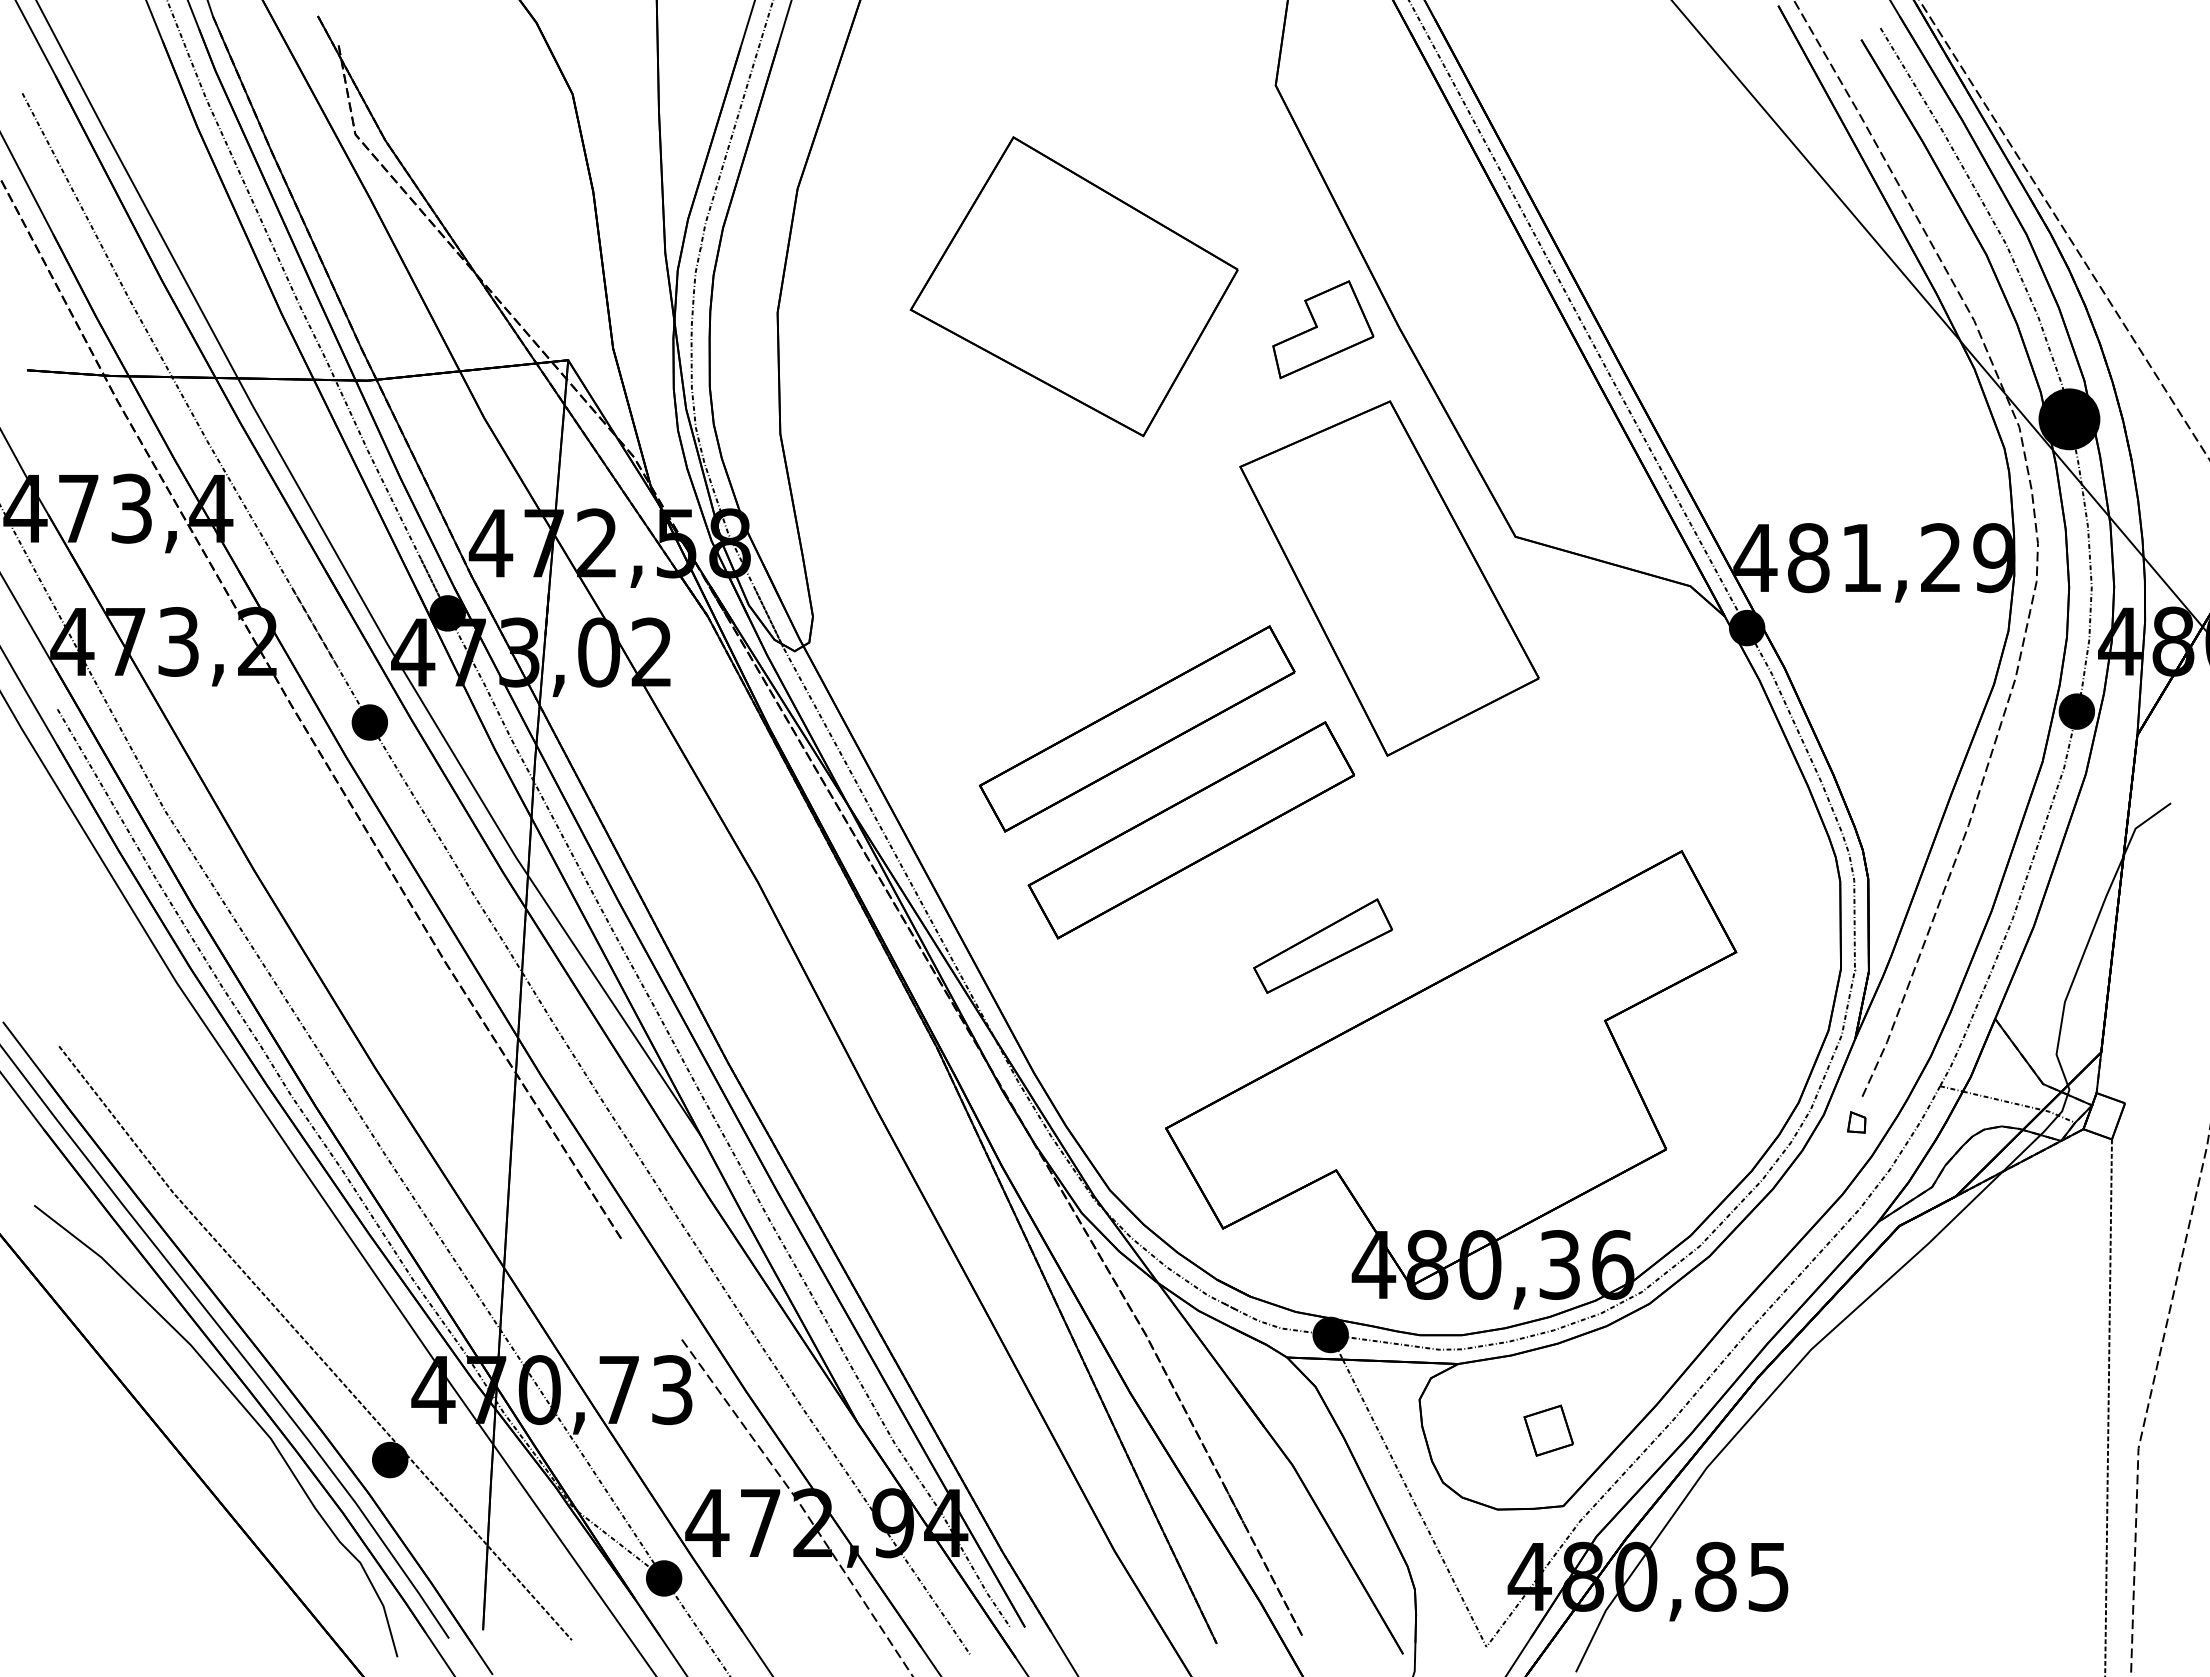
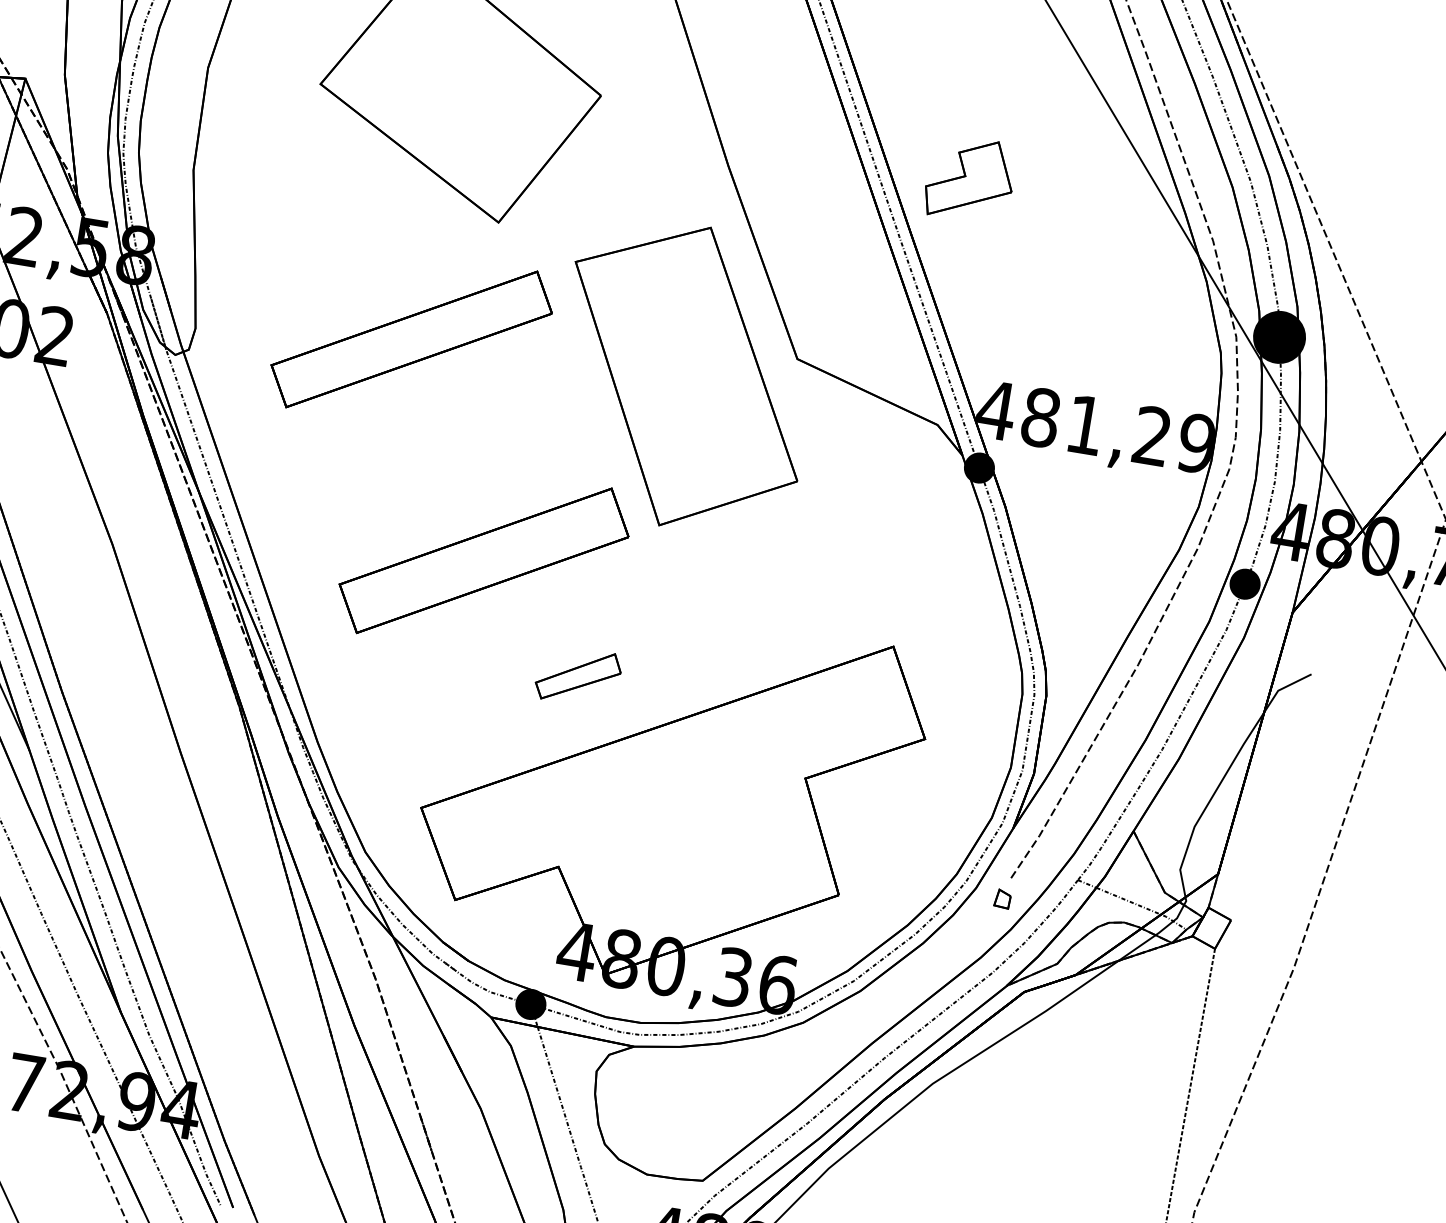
part: (1323, 329) -> (970, 179), moved
part: (1136, 728) -> (411, 338), moved
part: (1322, 945) -> (578, 675), size x0.7
part: (1548, 1430) -> (700, 1115), removed

